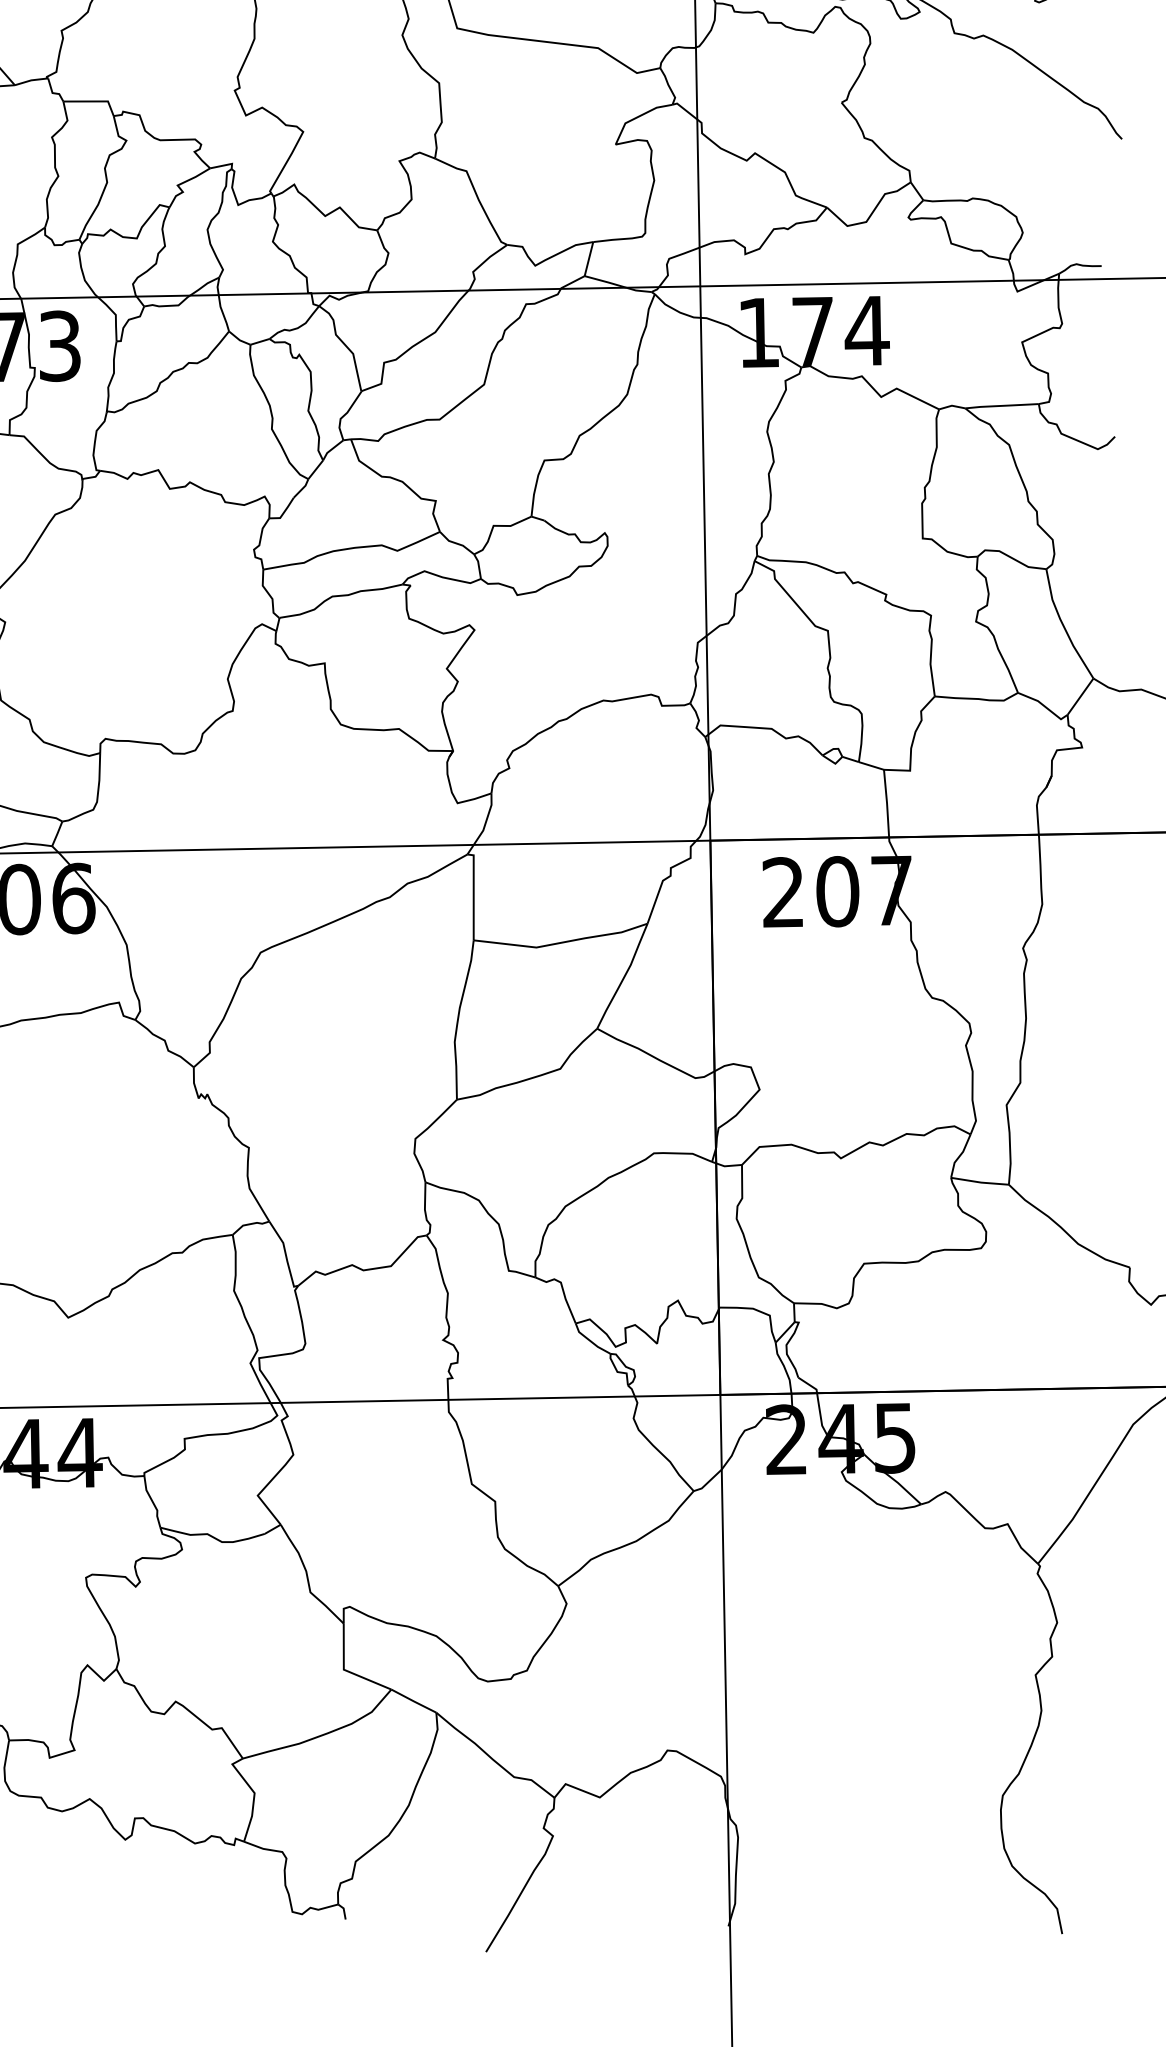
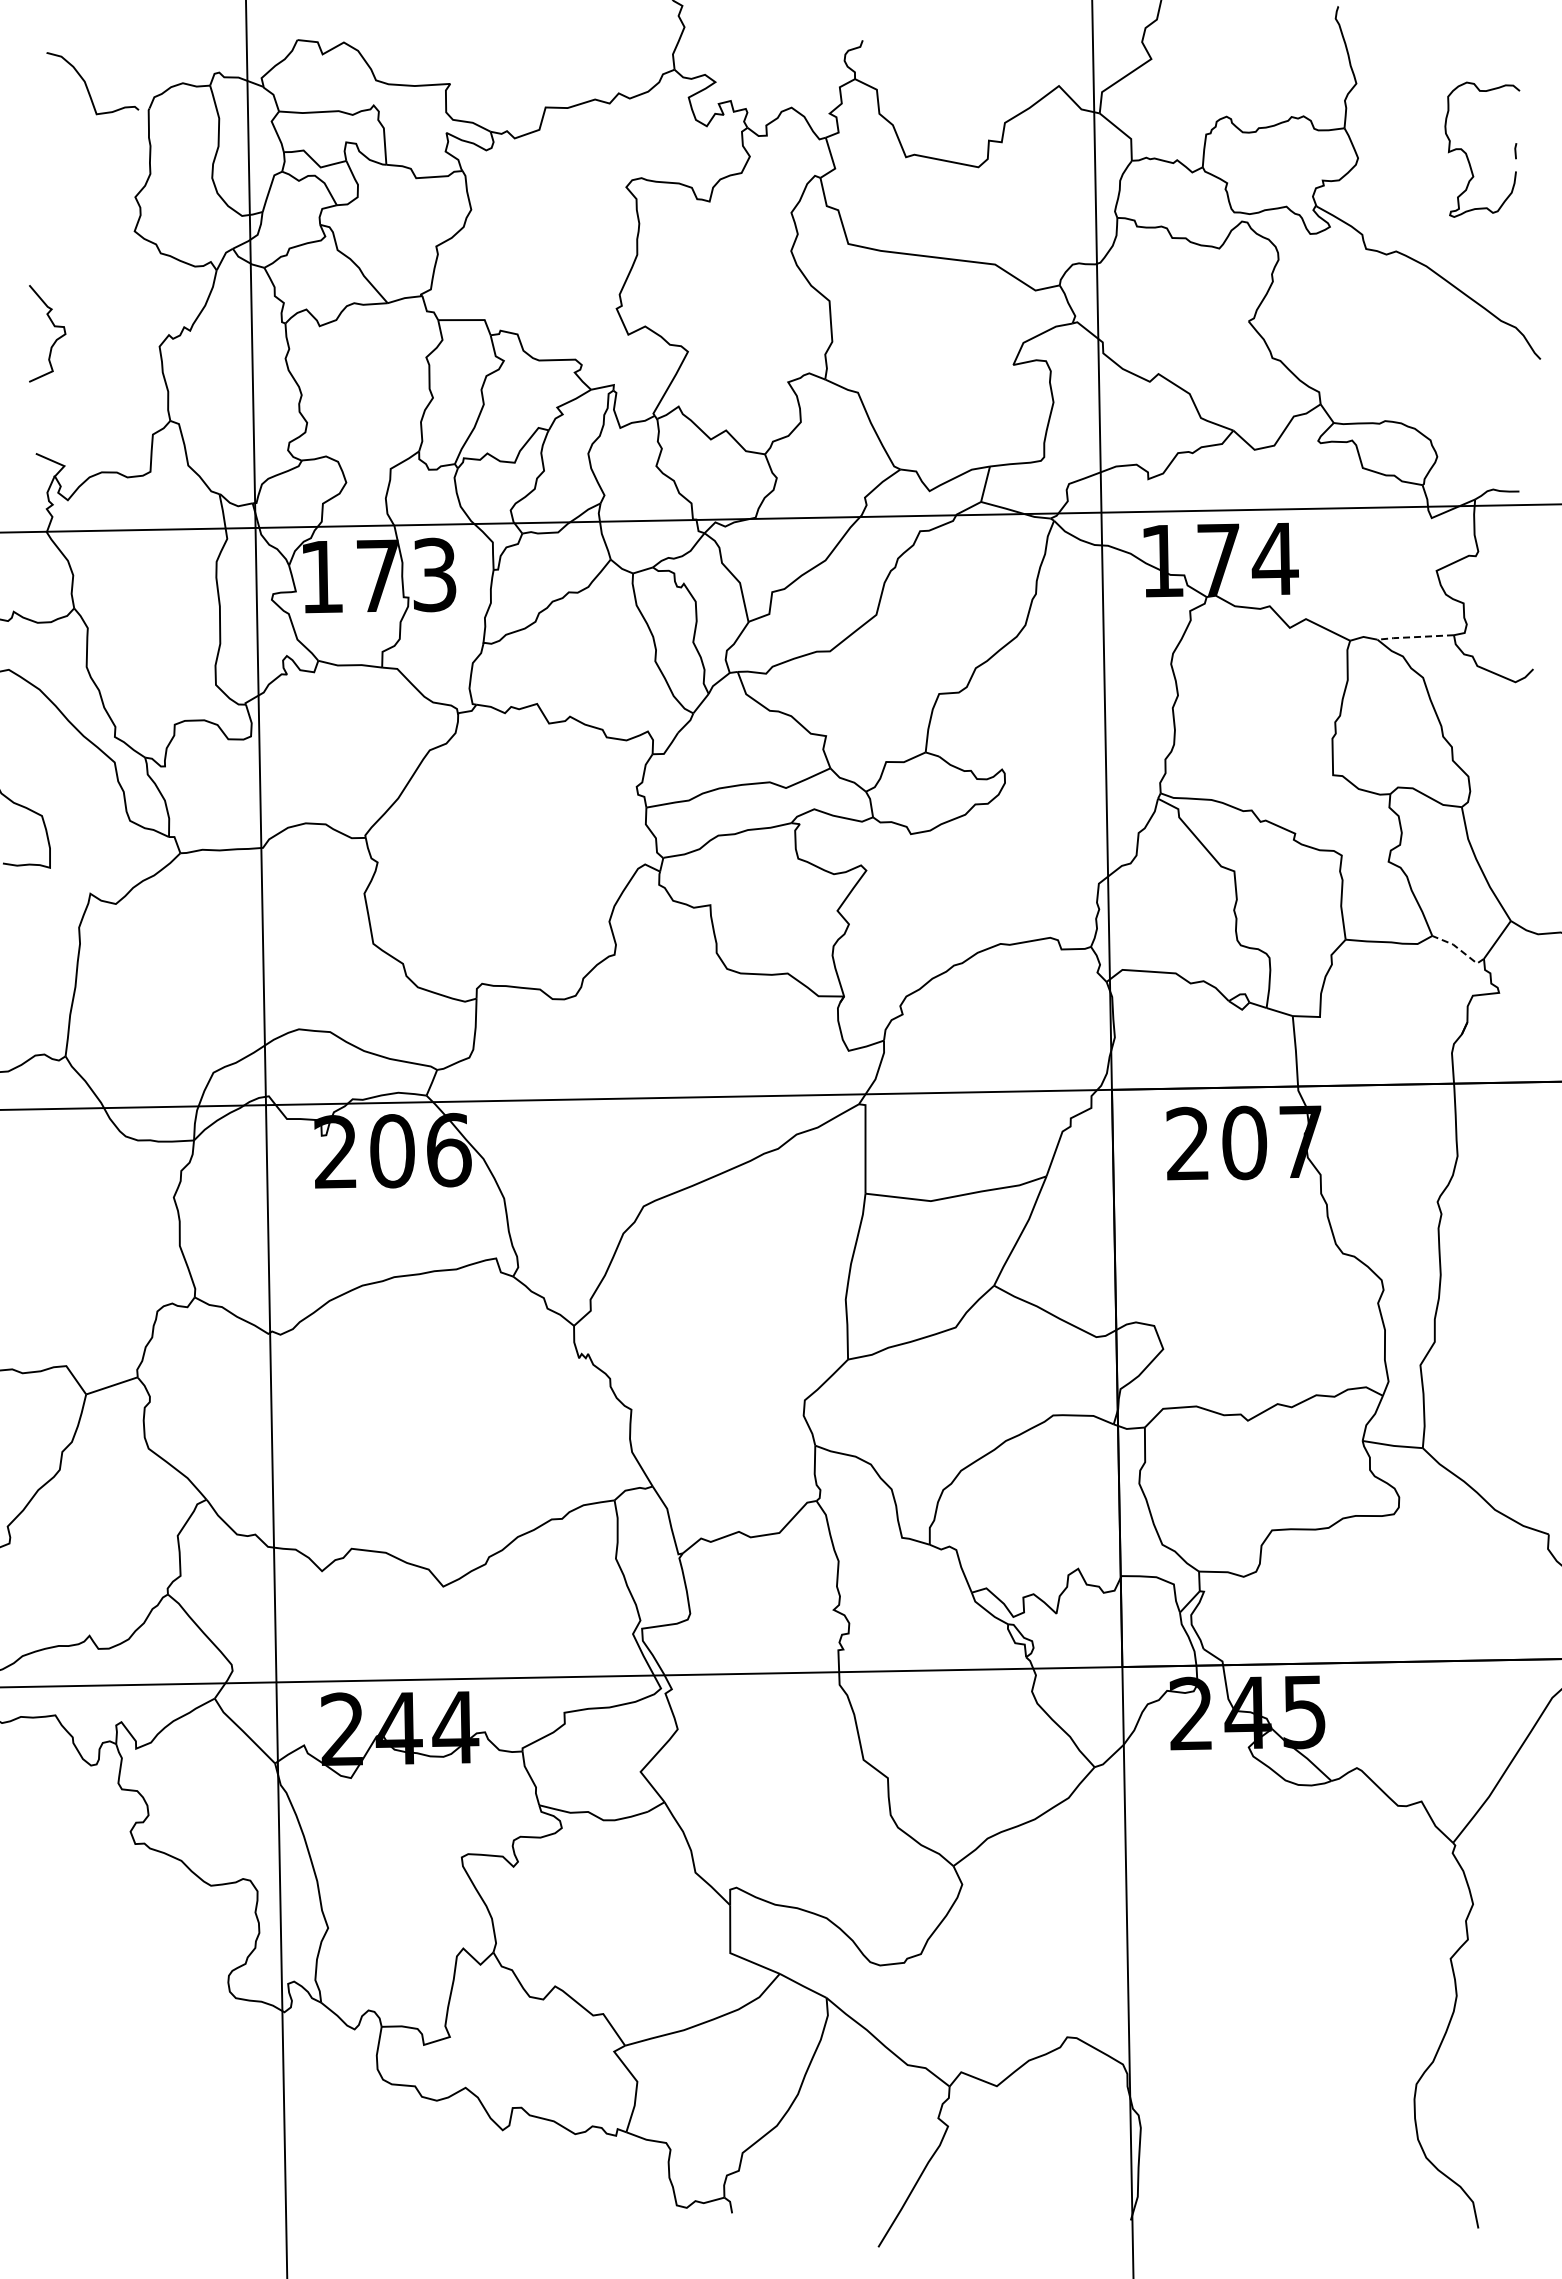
line: (1001, 406) -> (1415, 637), solid -> dashed
line: (1044, 705) -> (1459, 949), solid -> dashed

